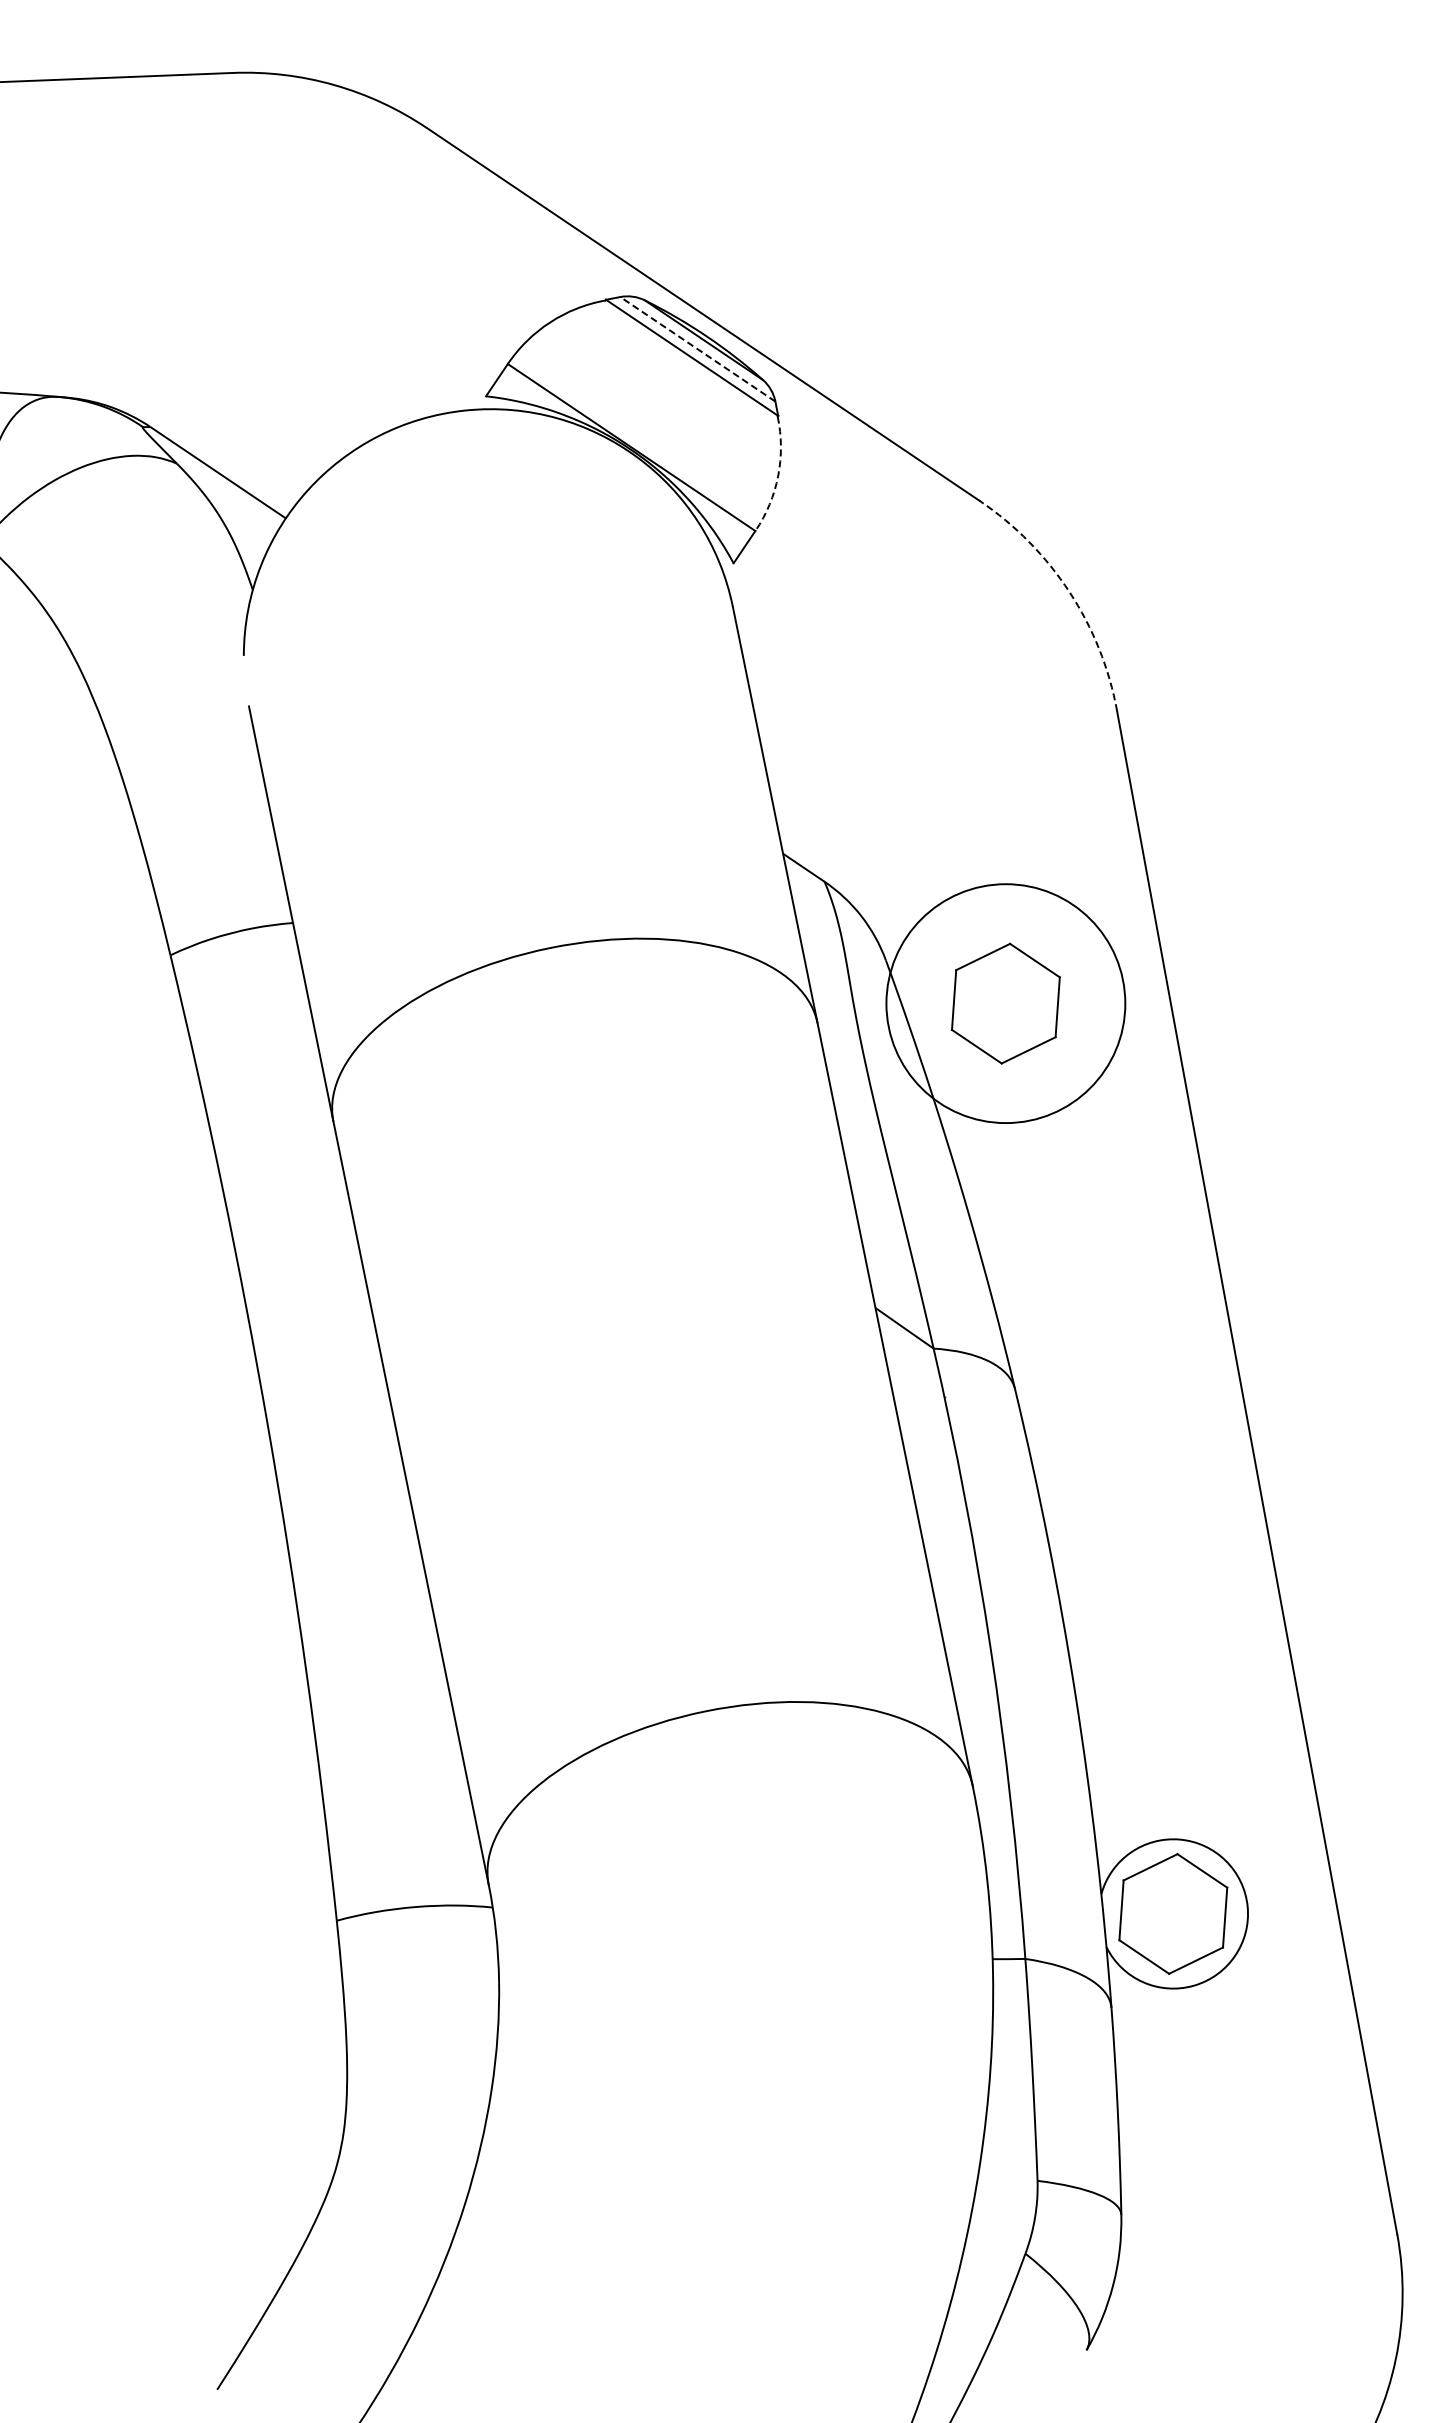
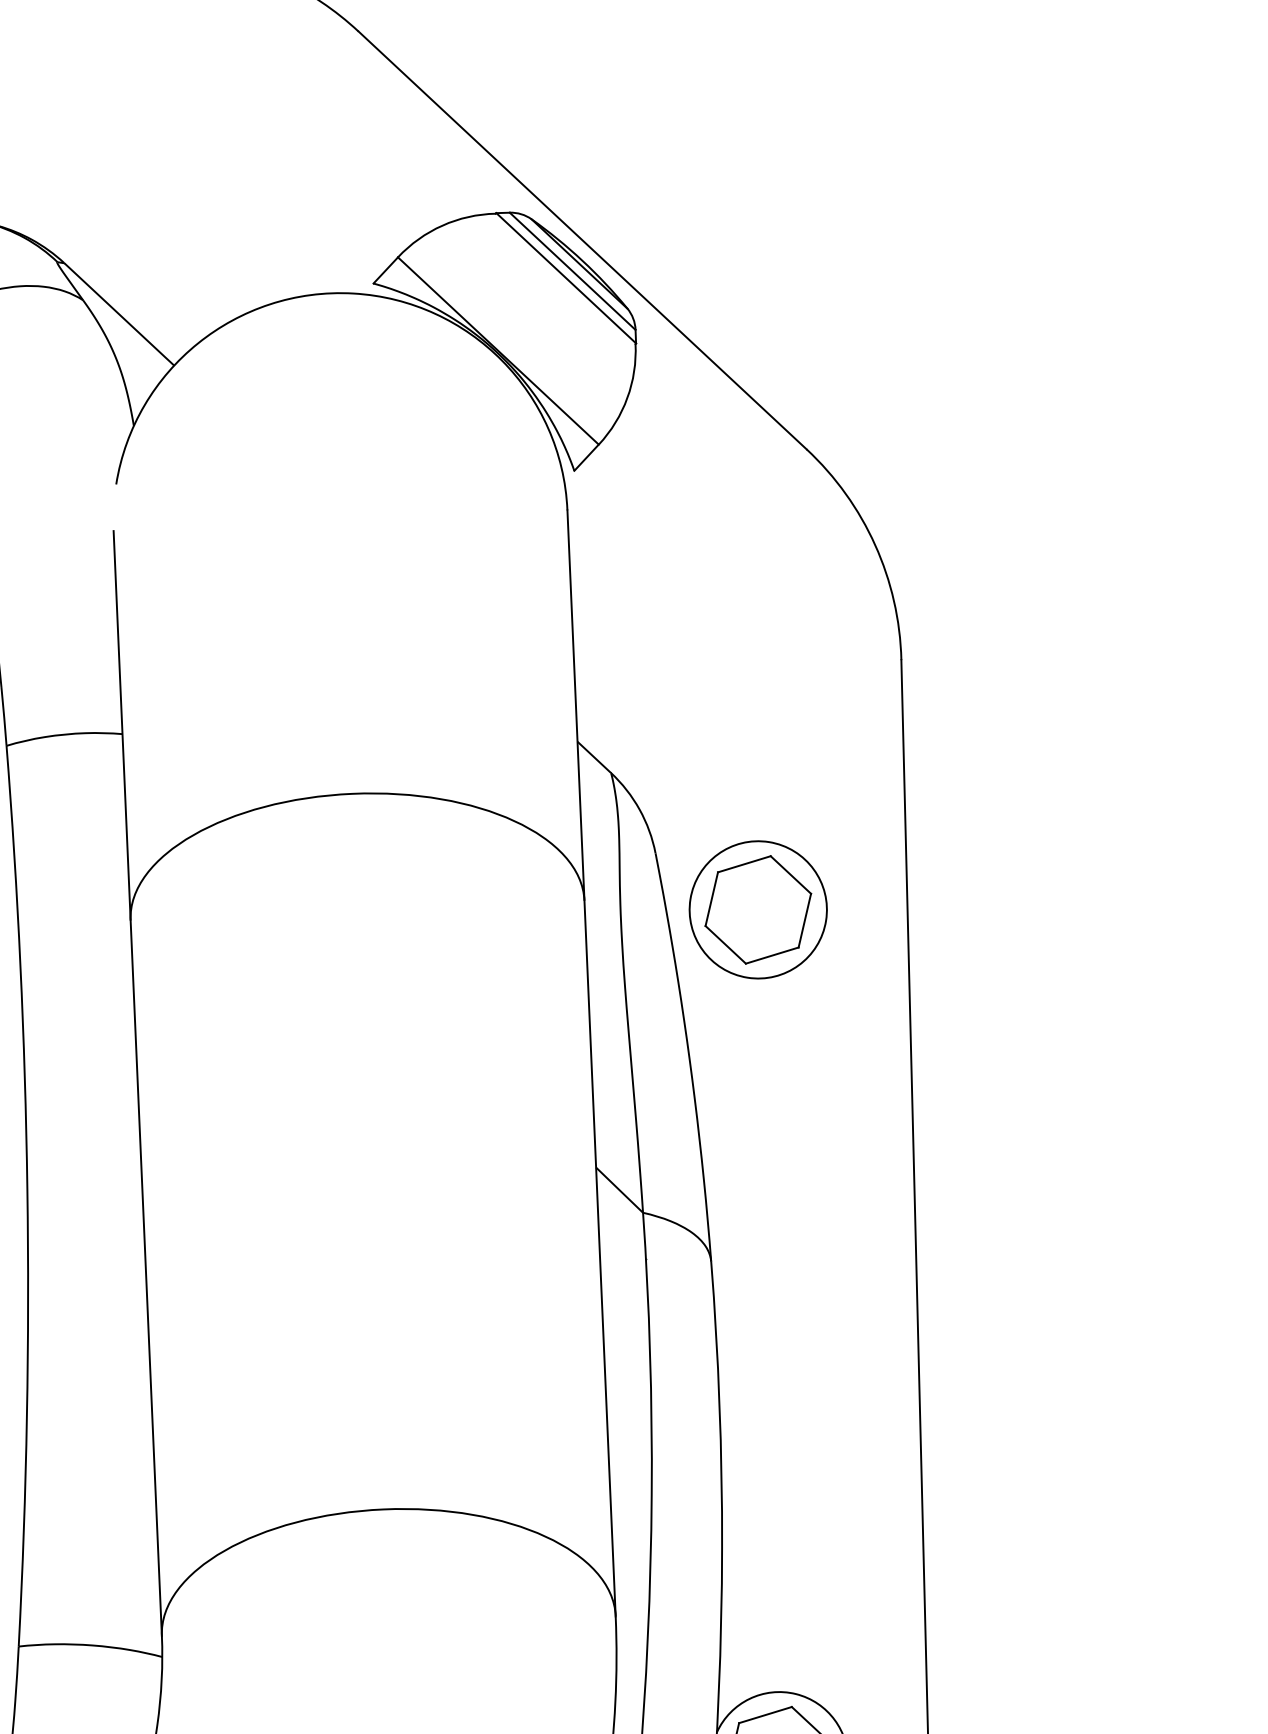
line: (697, 349) -> (572, 271), dashed -> solid
arc: (778, 476) -> (627, 398), dashed -> solid
arc: (1069, 591) -> (875, 544), dashed -> solid
circle: (1005, 1003) -> (757, 909), size x0.62

